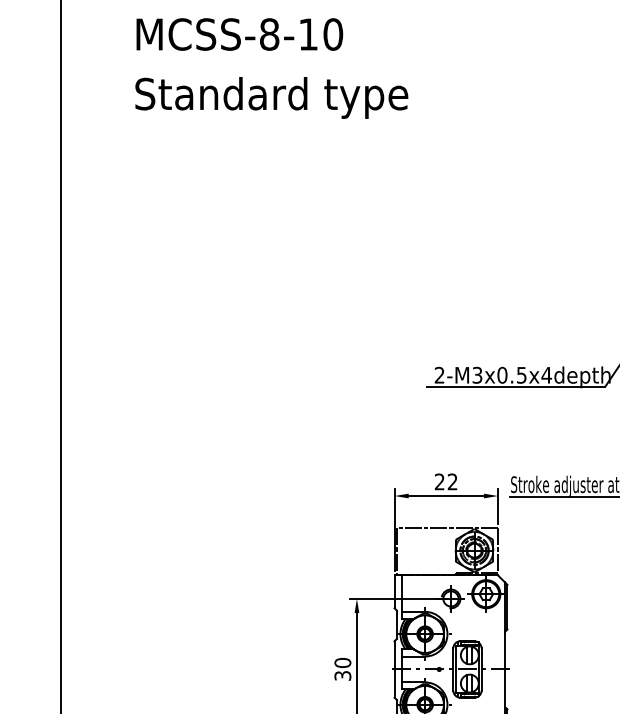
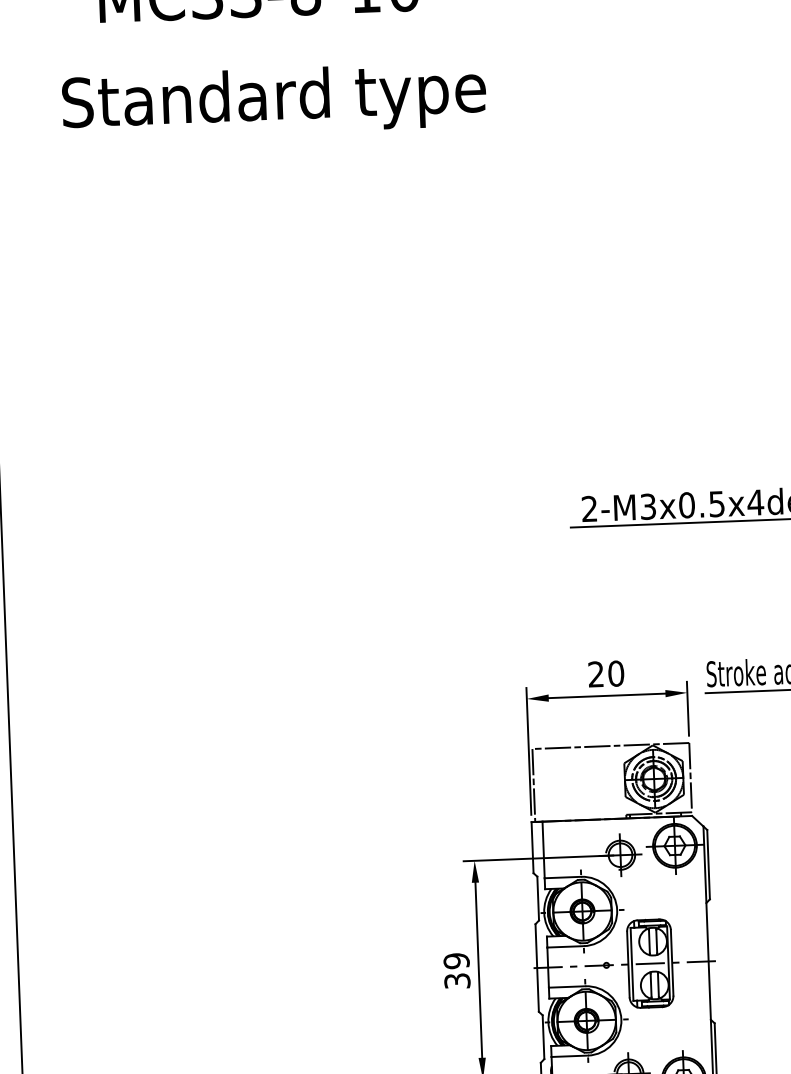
text: (271, 97) -> (273, 100), moved
text: (452, 481) -> (615, 672), 22 -> 20
text: (342, 663) -> (456, 961), 30 -> 39

